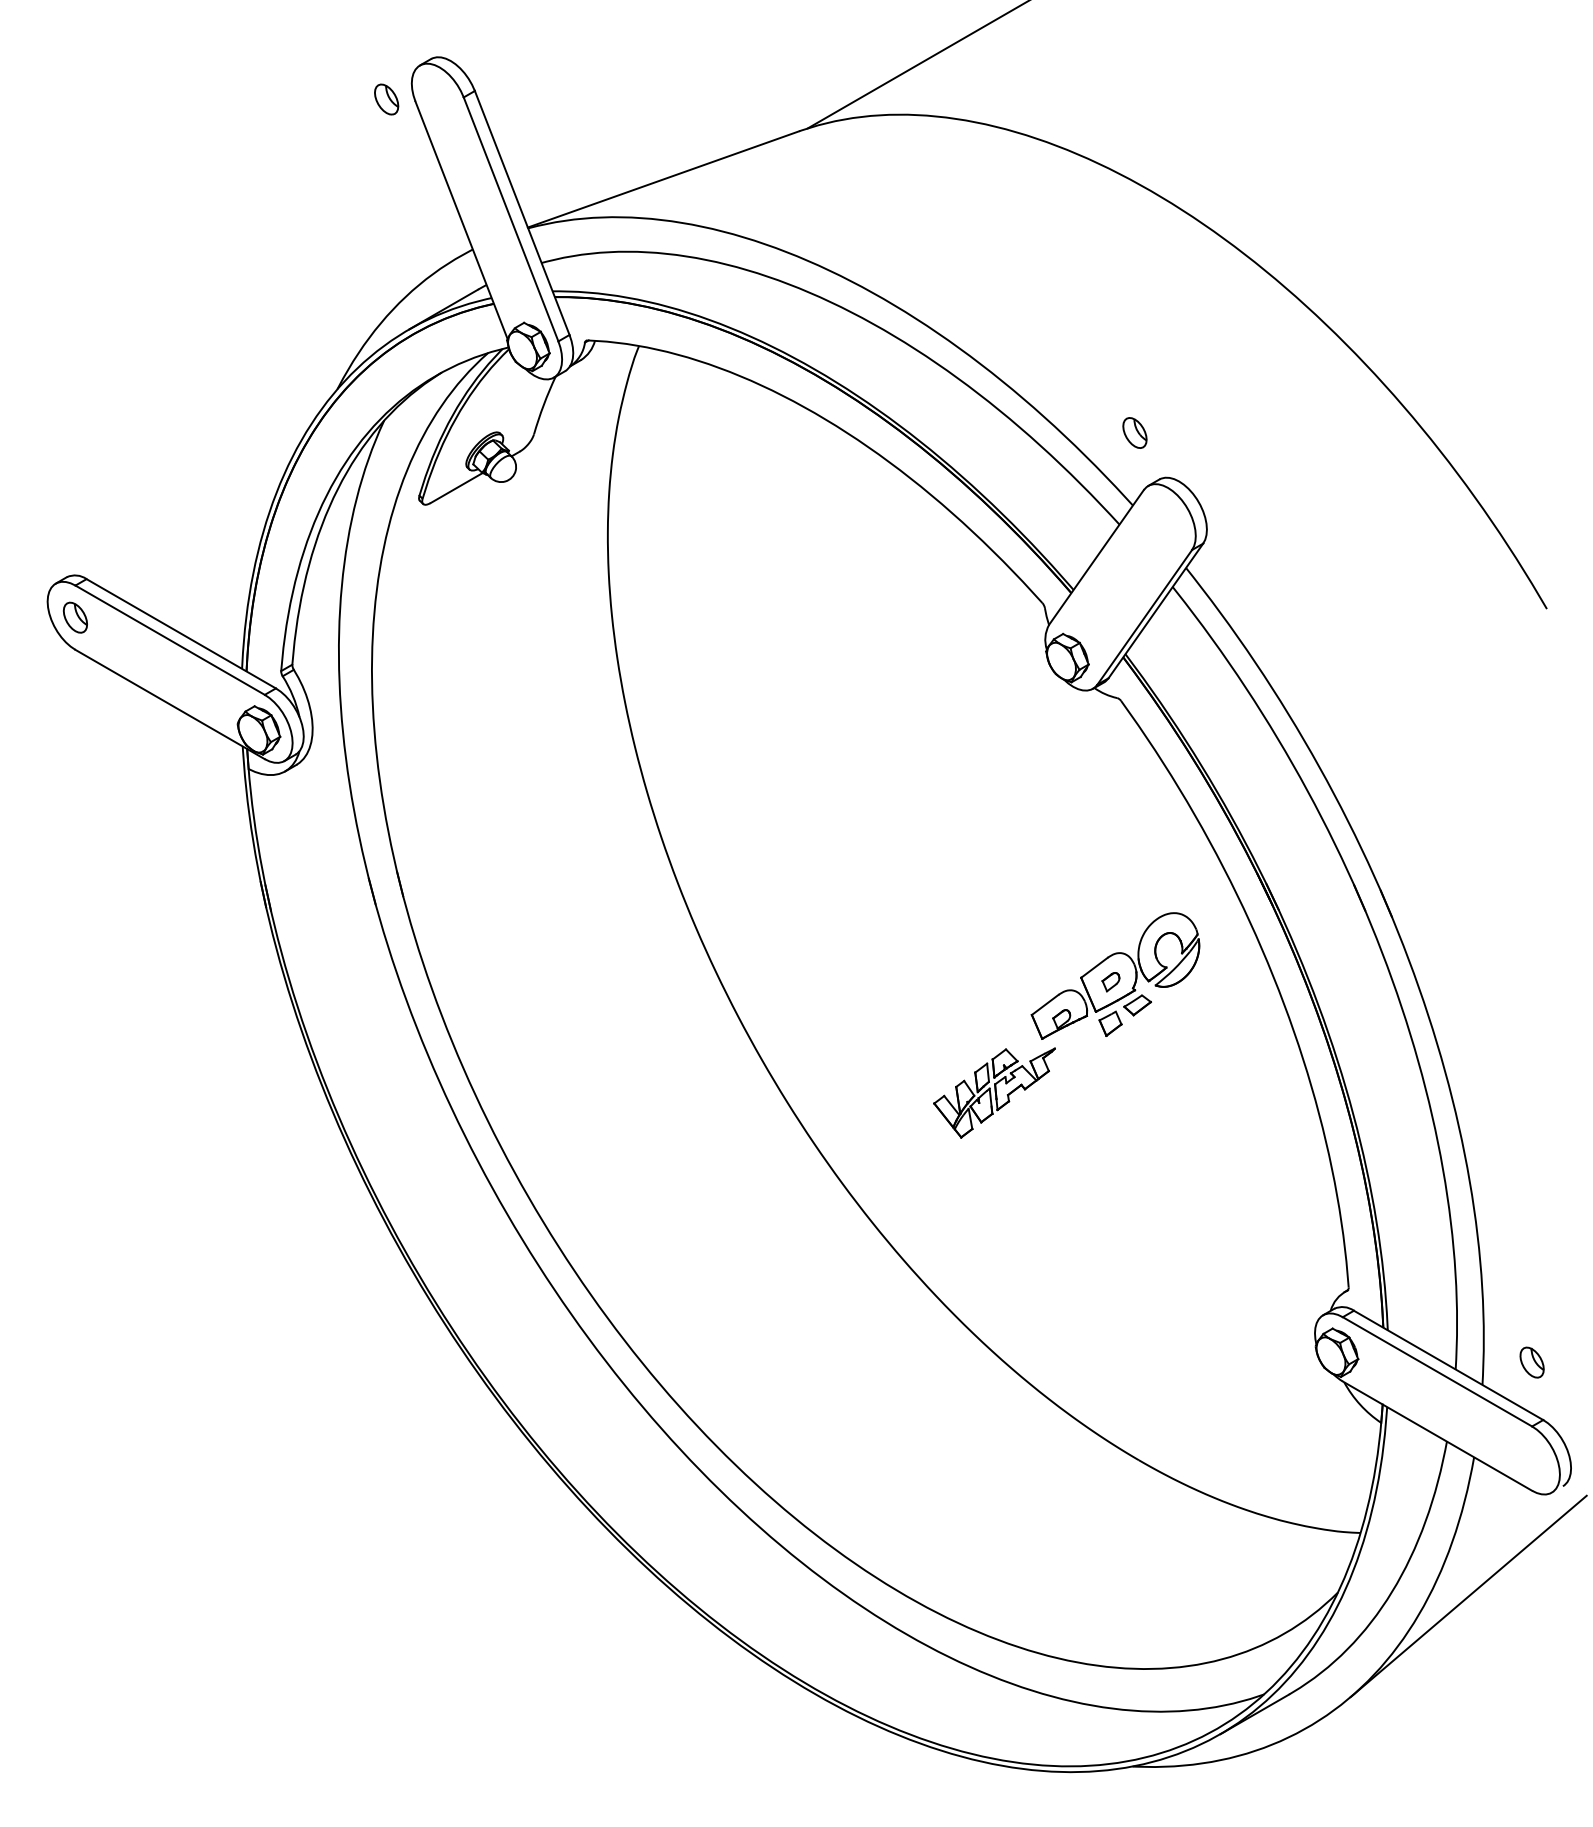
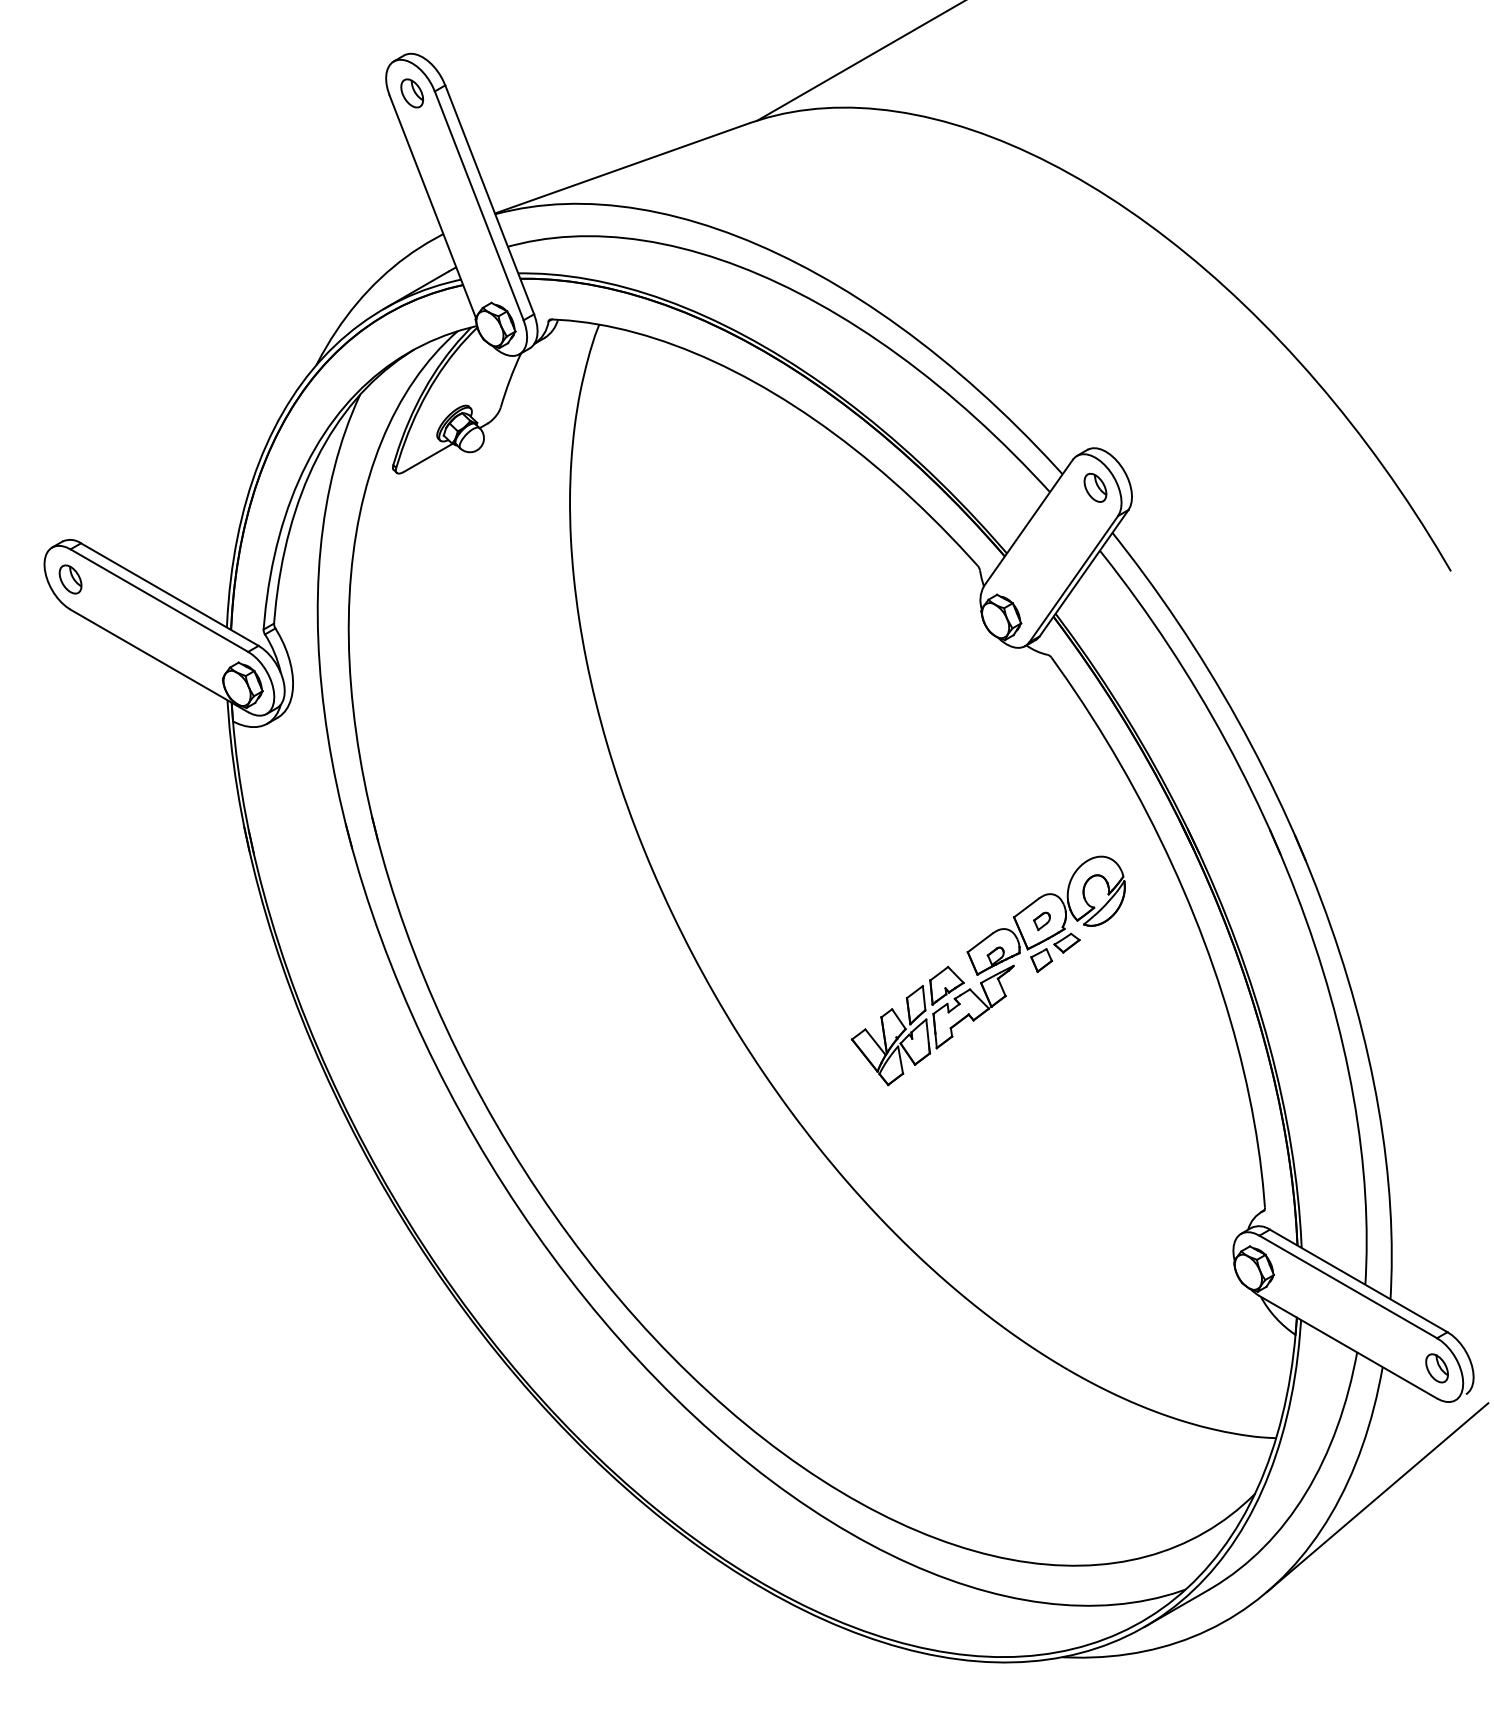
part: (386, 99) -> (412, 93), moved
part: (1134, 432) -> (1095, 487), moved
part: (994, 1092) -> (932, 1024), size x1.43
part: (1531, 1362) -> (1436, 1368), moved

